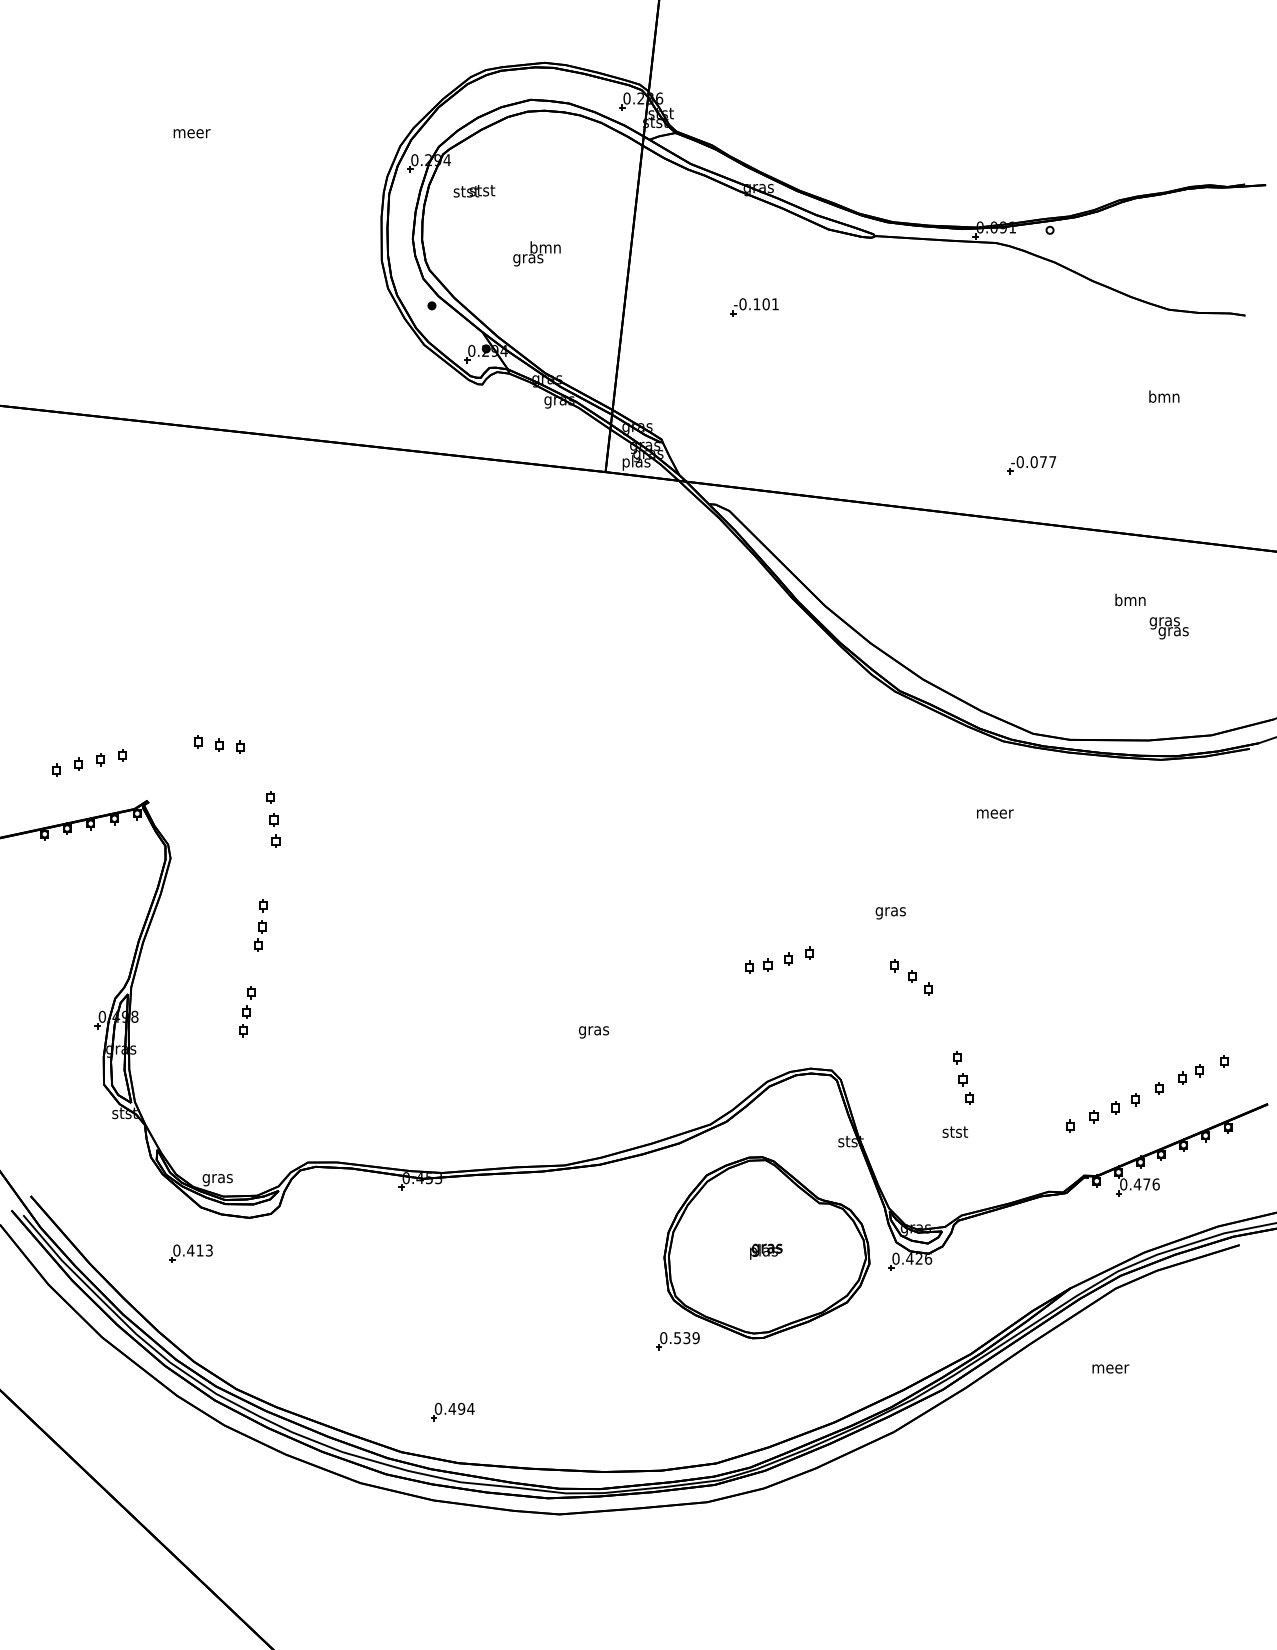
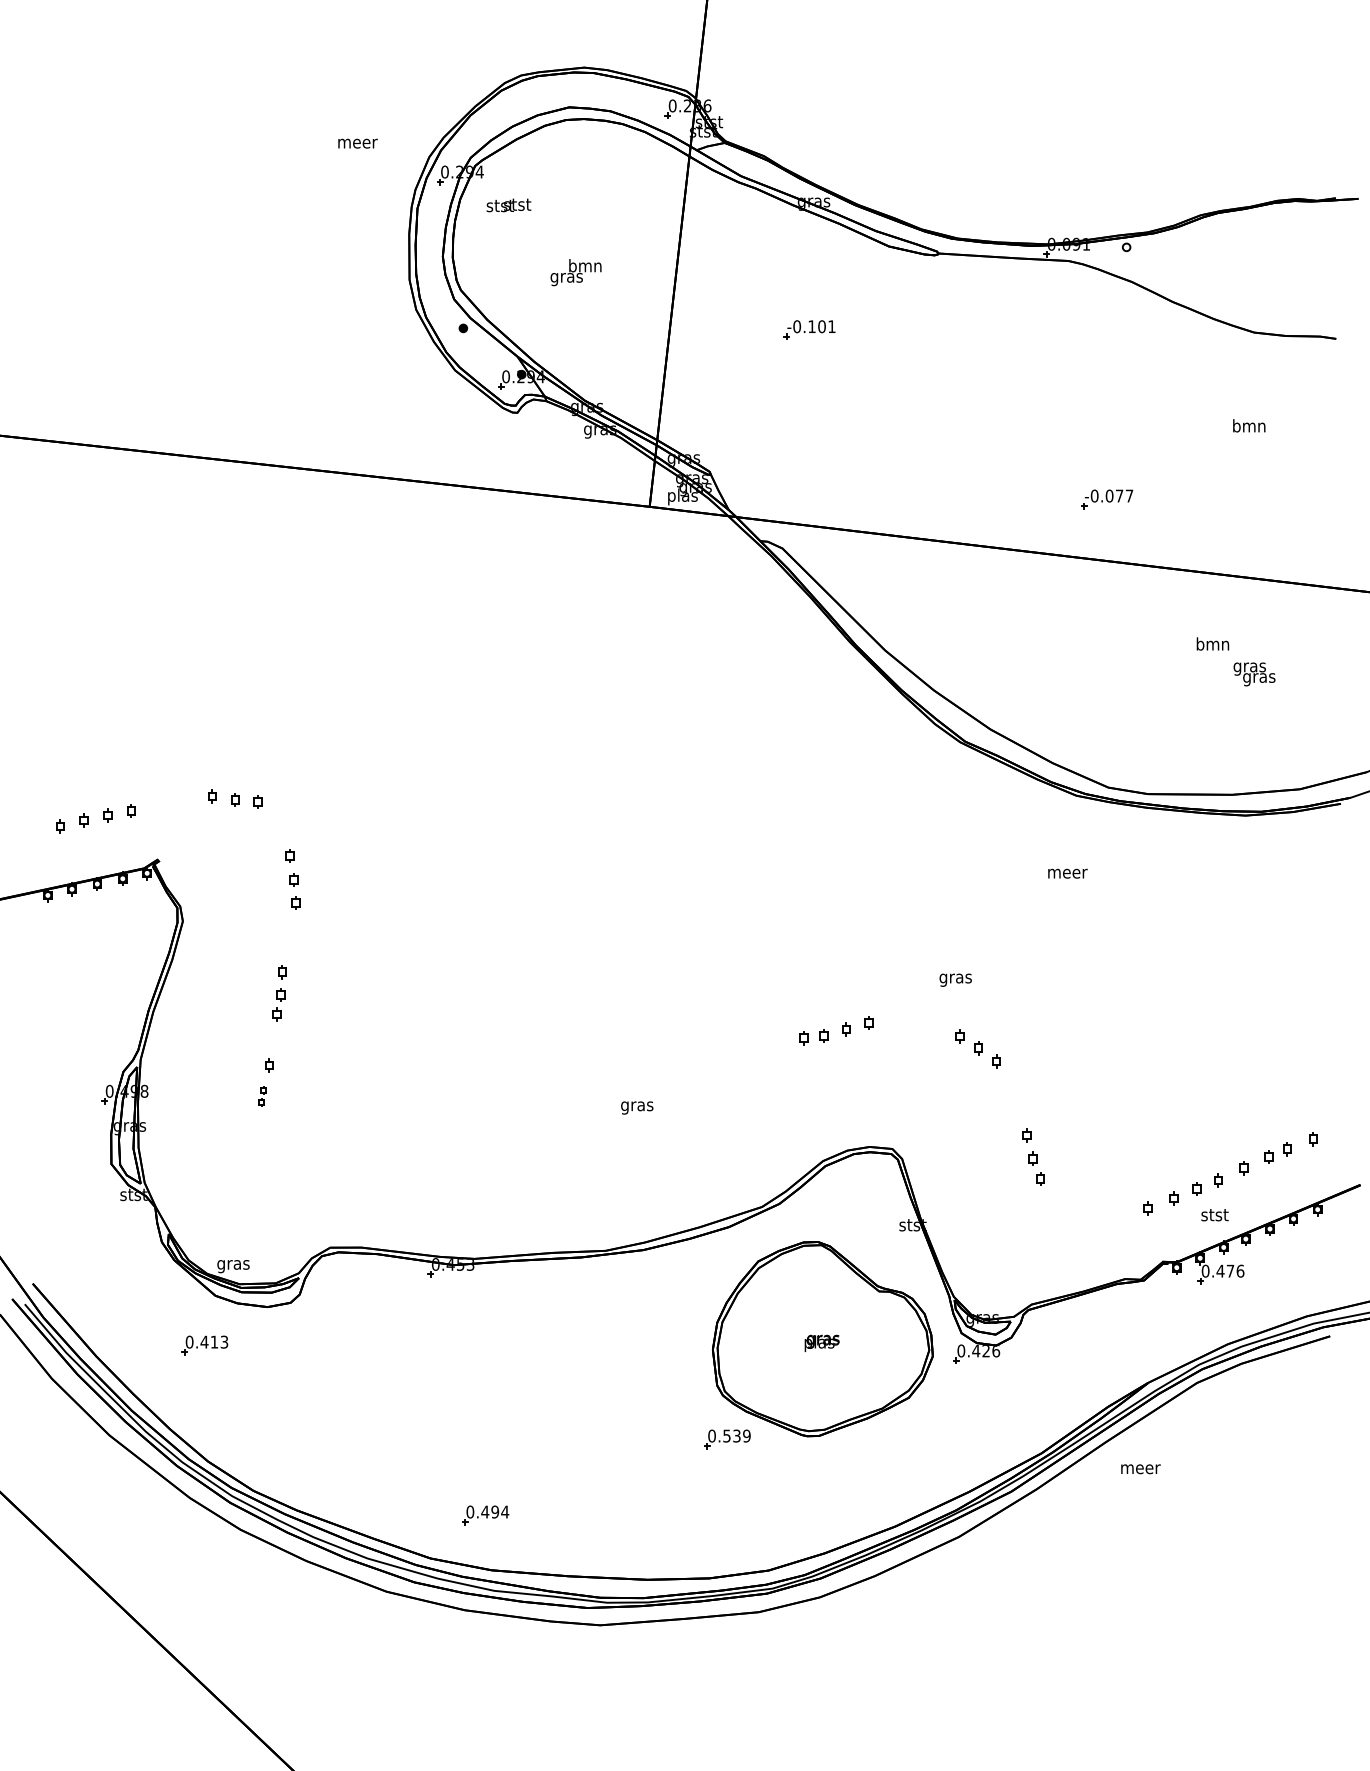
text: (191, 133) -> (357, 143), moved
part: (244, 1021) -> (262, 1096), size x0.6
text: (954, 1132) -> (1214, 1215), moved
text: (1110, 1369) -> (1140, 1469), moved

